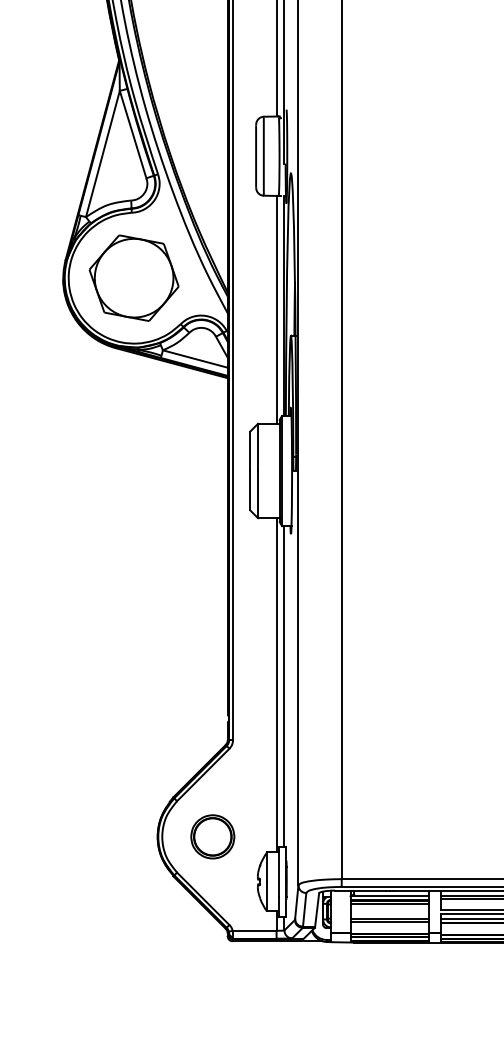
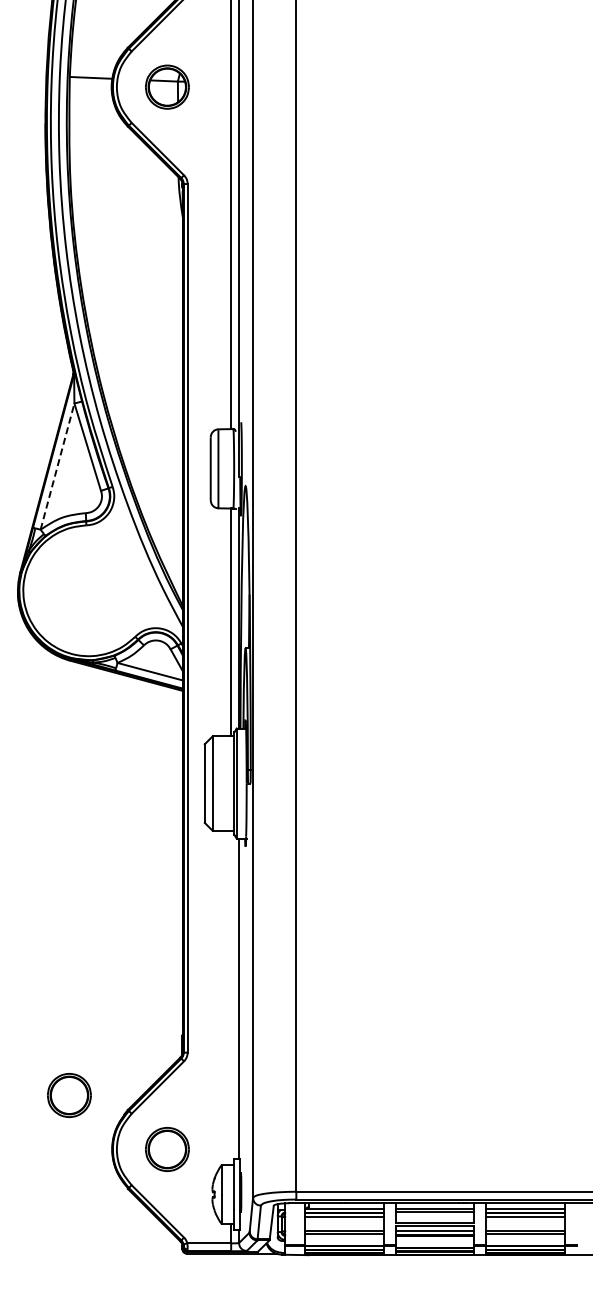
line: (102, 153) -> (57, 466), solid -> dashed
part: (133, 277) -> (88, 590), removed
line: (276, 684) -> (231, 997), removed
part: (114, 782) -> (69, 1095), added

